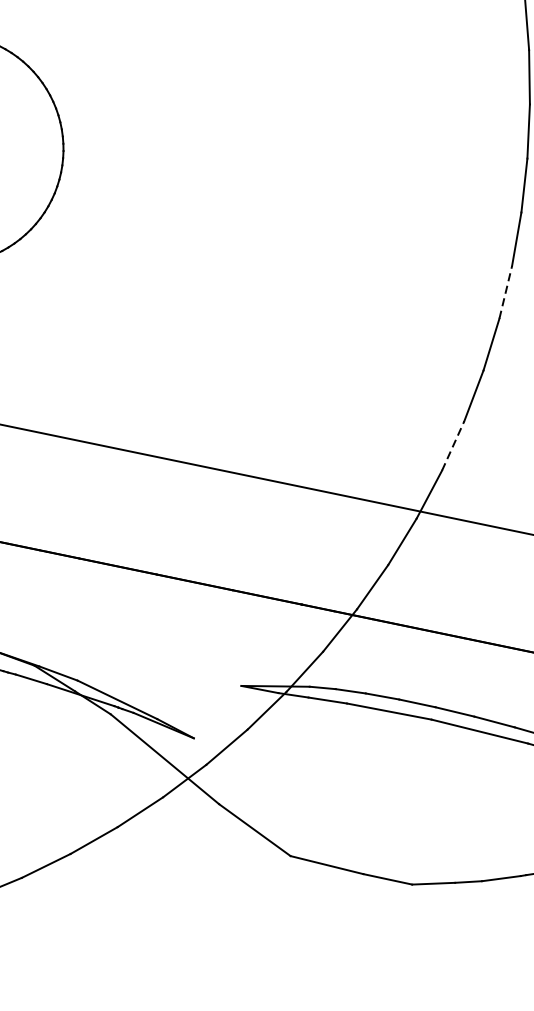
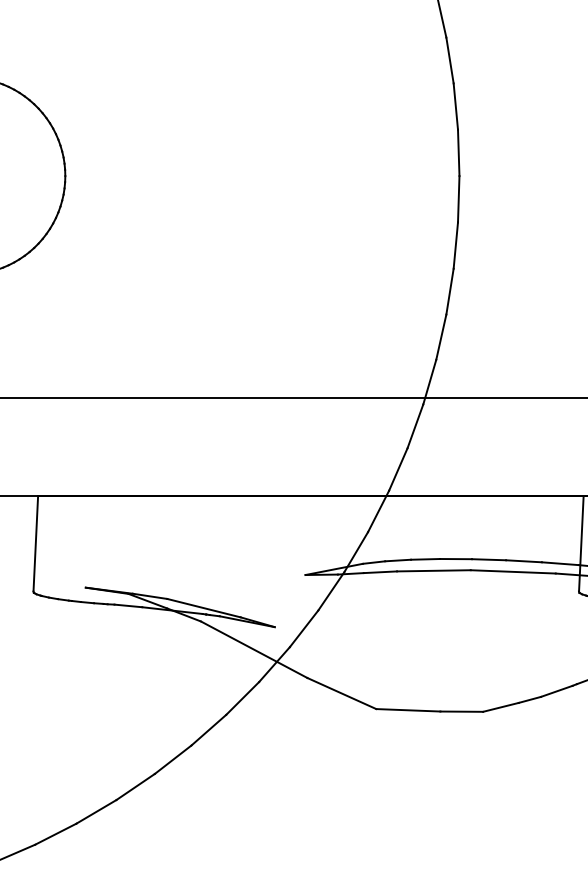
line: (505, 291) -> (458, 198), dashed -> solid
line: (453, 445) -> (441, 336), dashed -> solid

